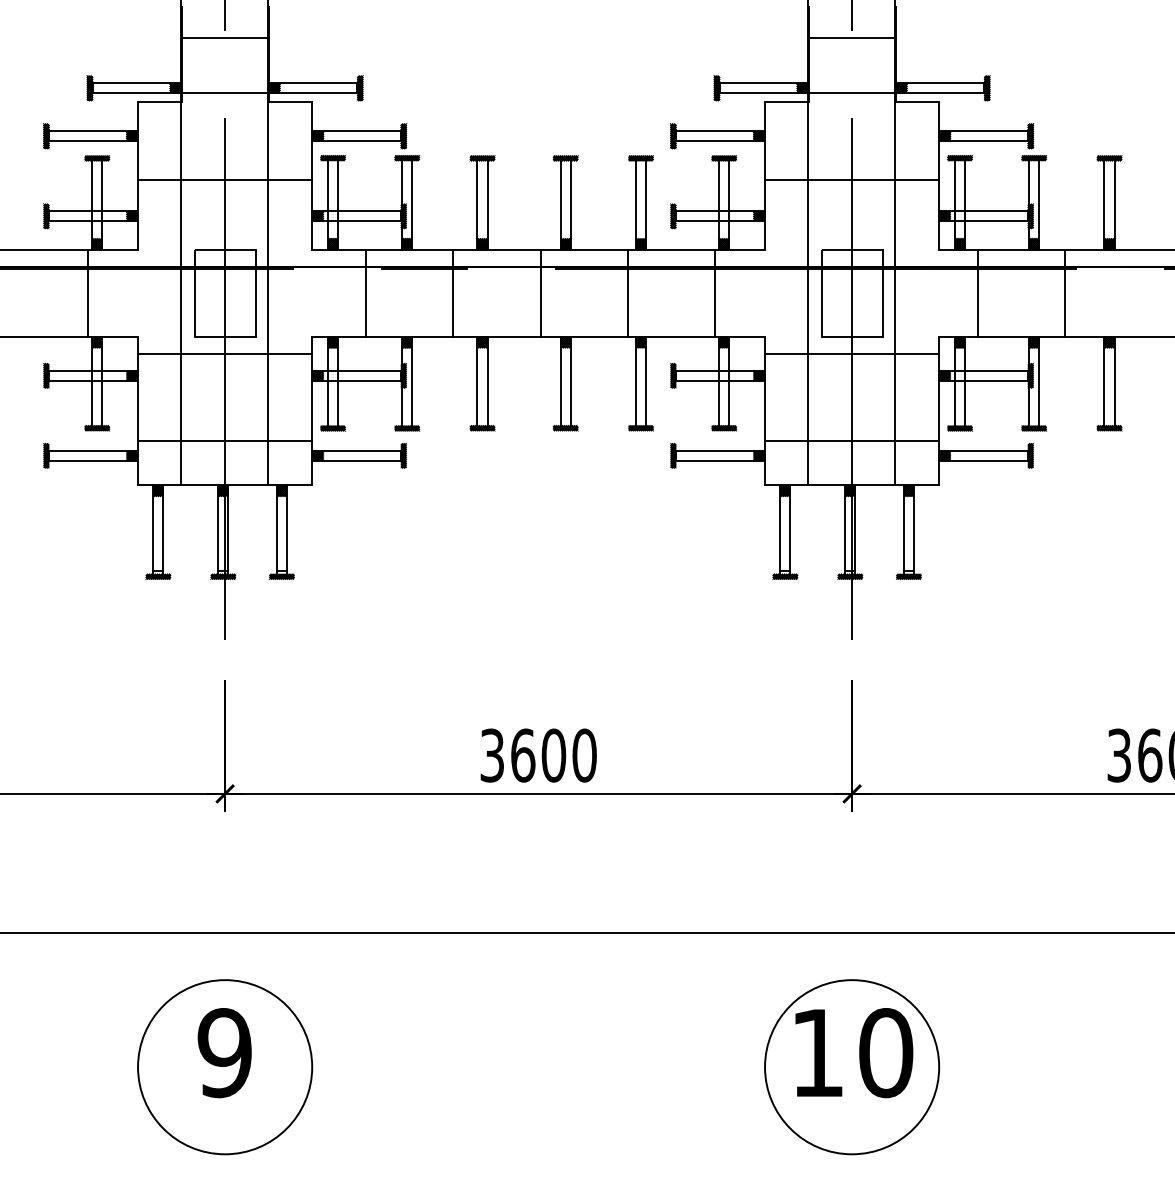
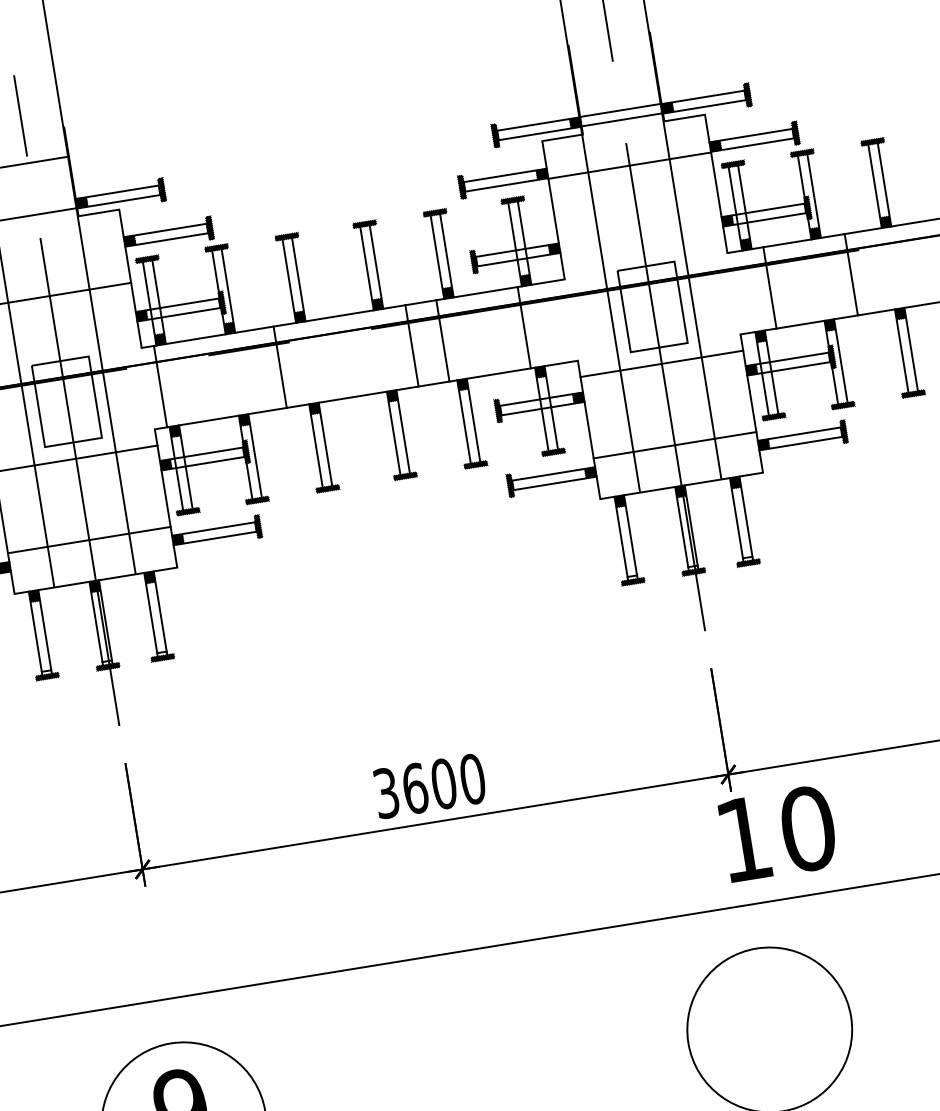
line: (851, 37) -> (620, 110), moved
line: (852, 180) -> (630, 165), moved
line: (366, 292) -> (160, 385), moved
line: (540, 292) -> (411, 345), moved
text: (854, 1053) -> (778, 834), moved

